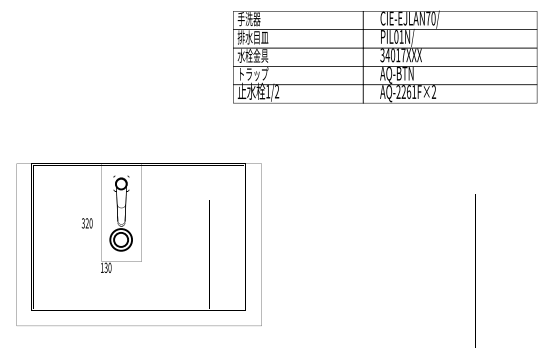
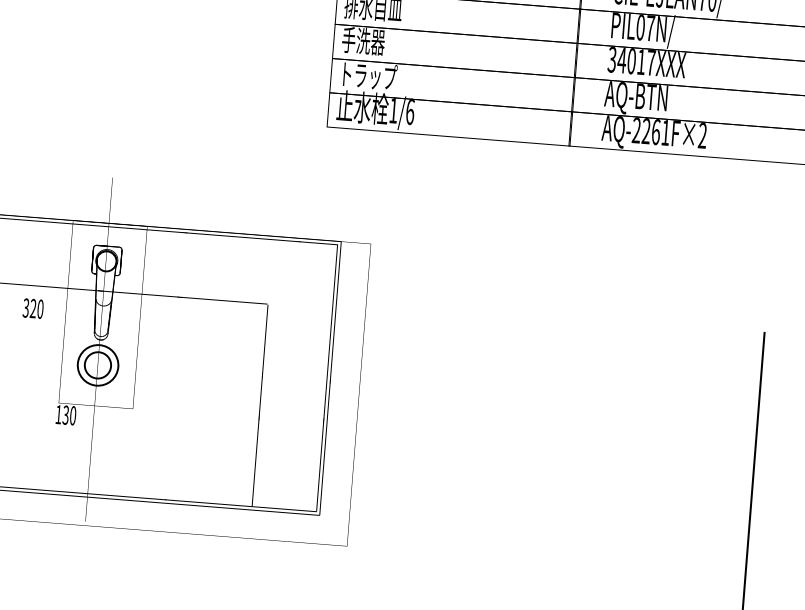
text: (401, 36) -> (650, 27), PIL01N/ -> PIL07N/
text: (252, 55) -> (369, 40), 水栓金具 -> 手洗器
text: (277, 91) -> (411, 111), 1/2 -> 1/6
text: (86, 223) -> (31, 308), moved

